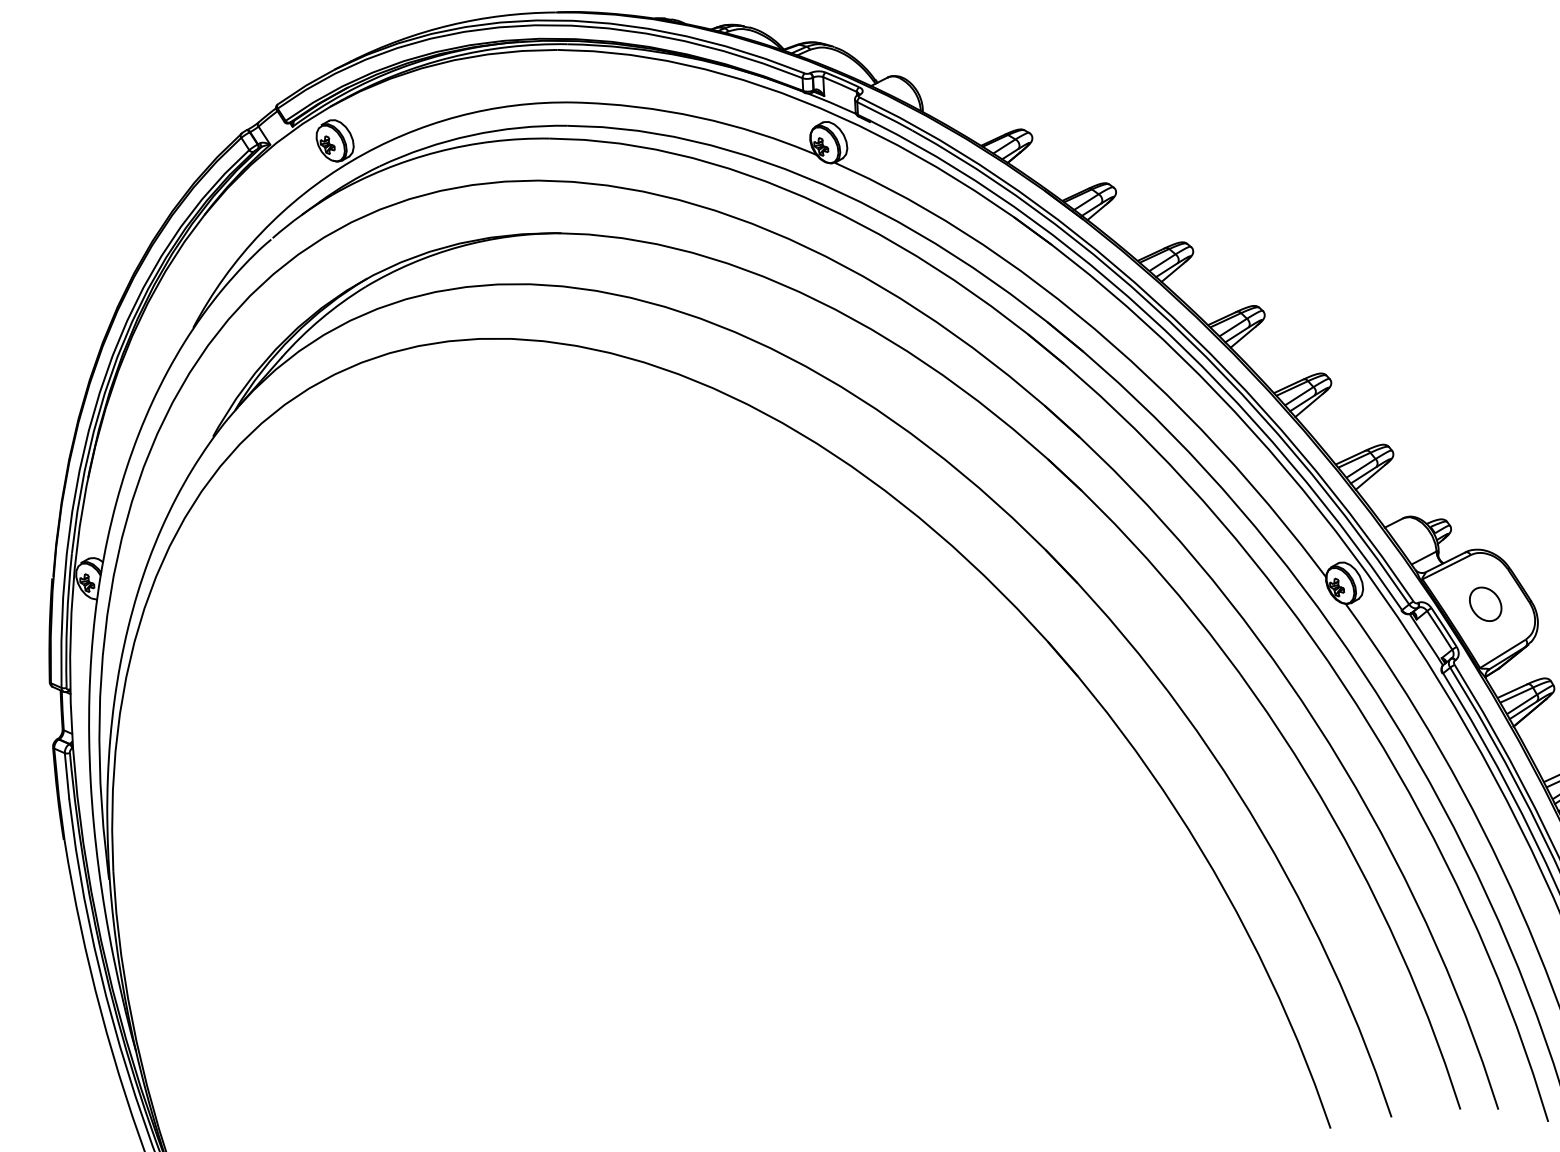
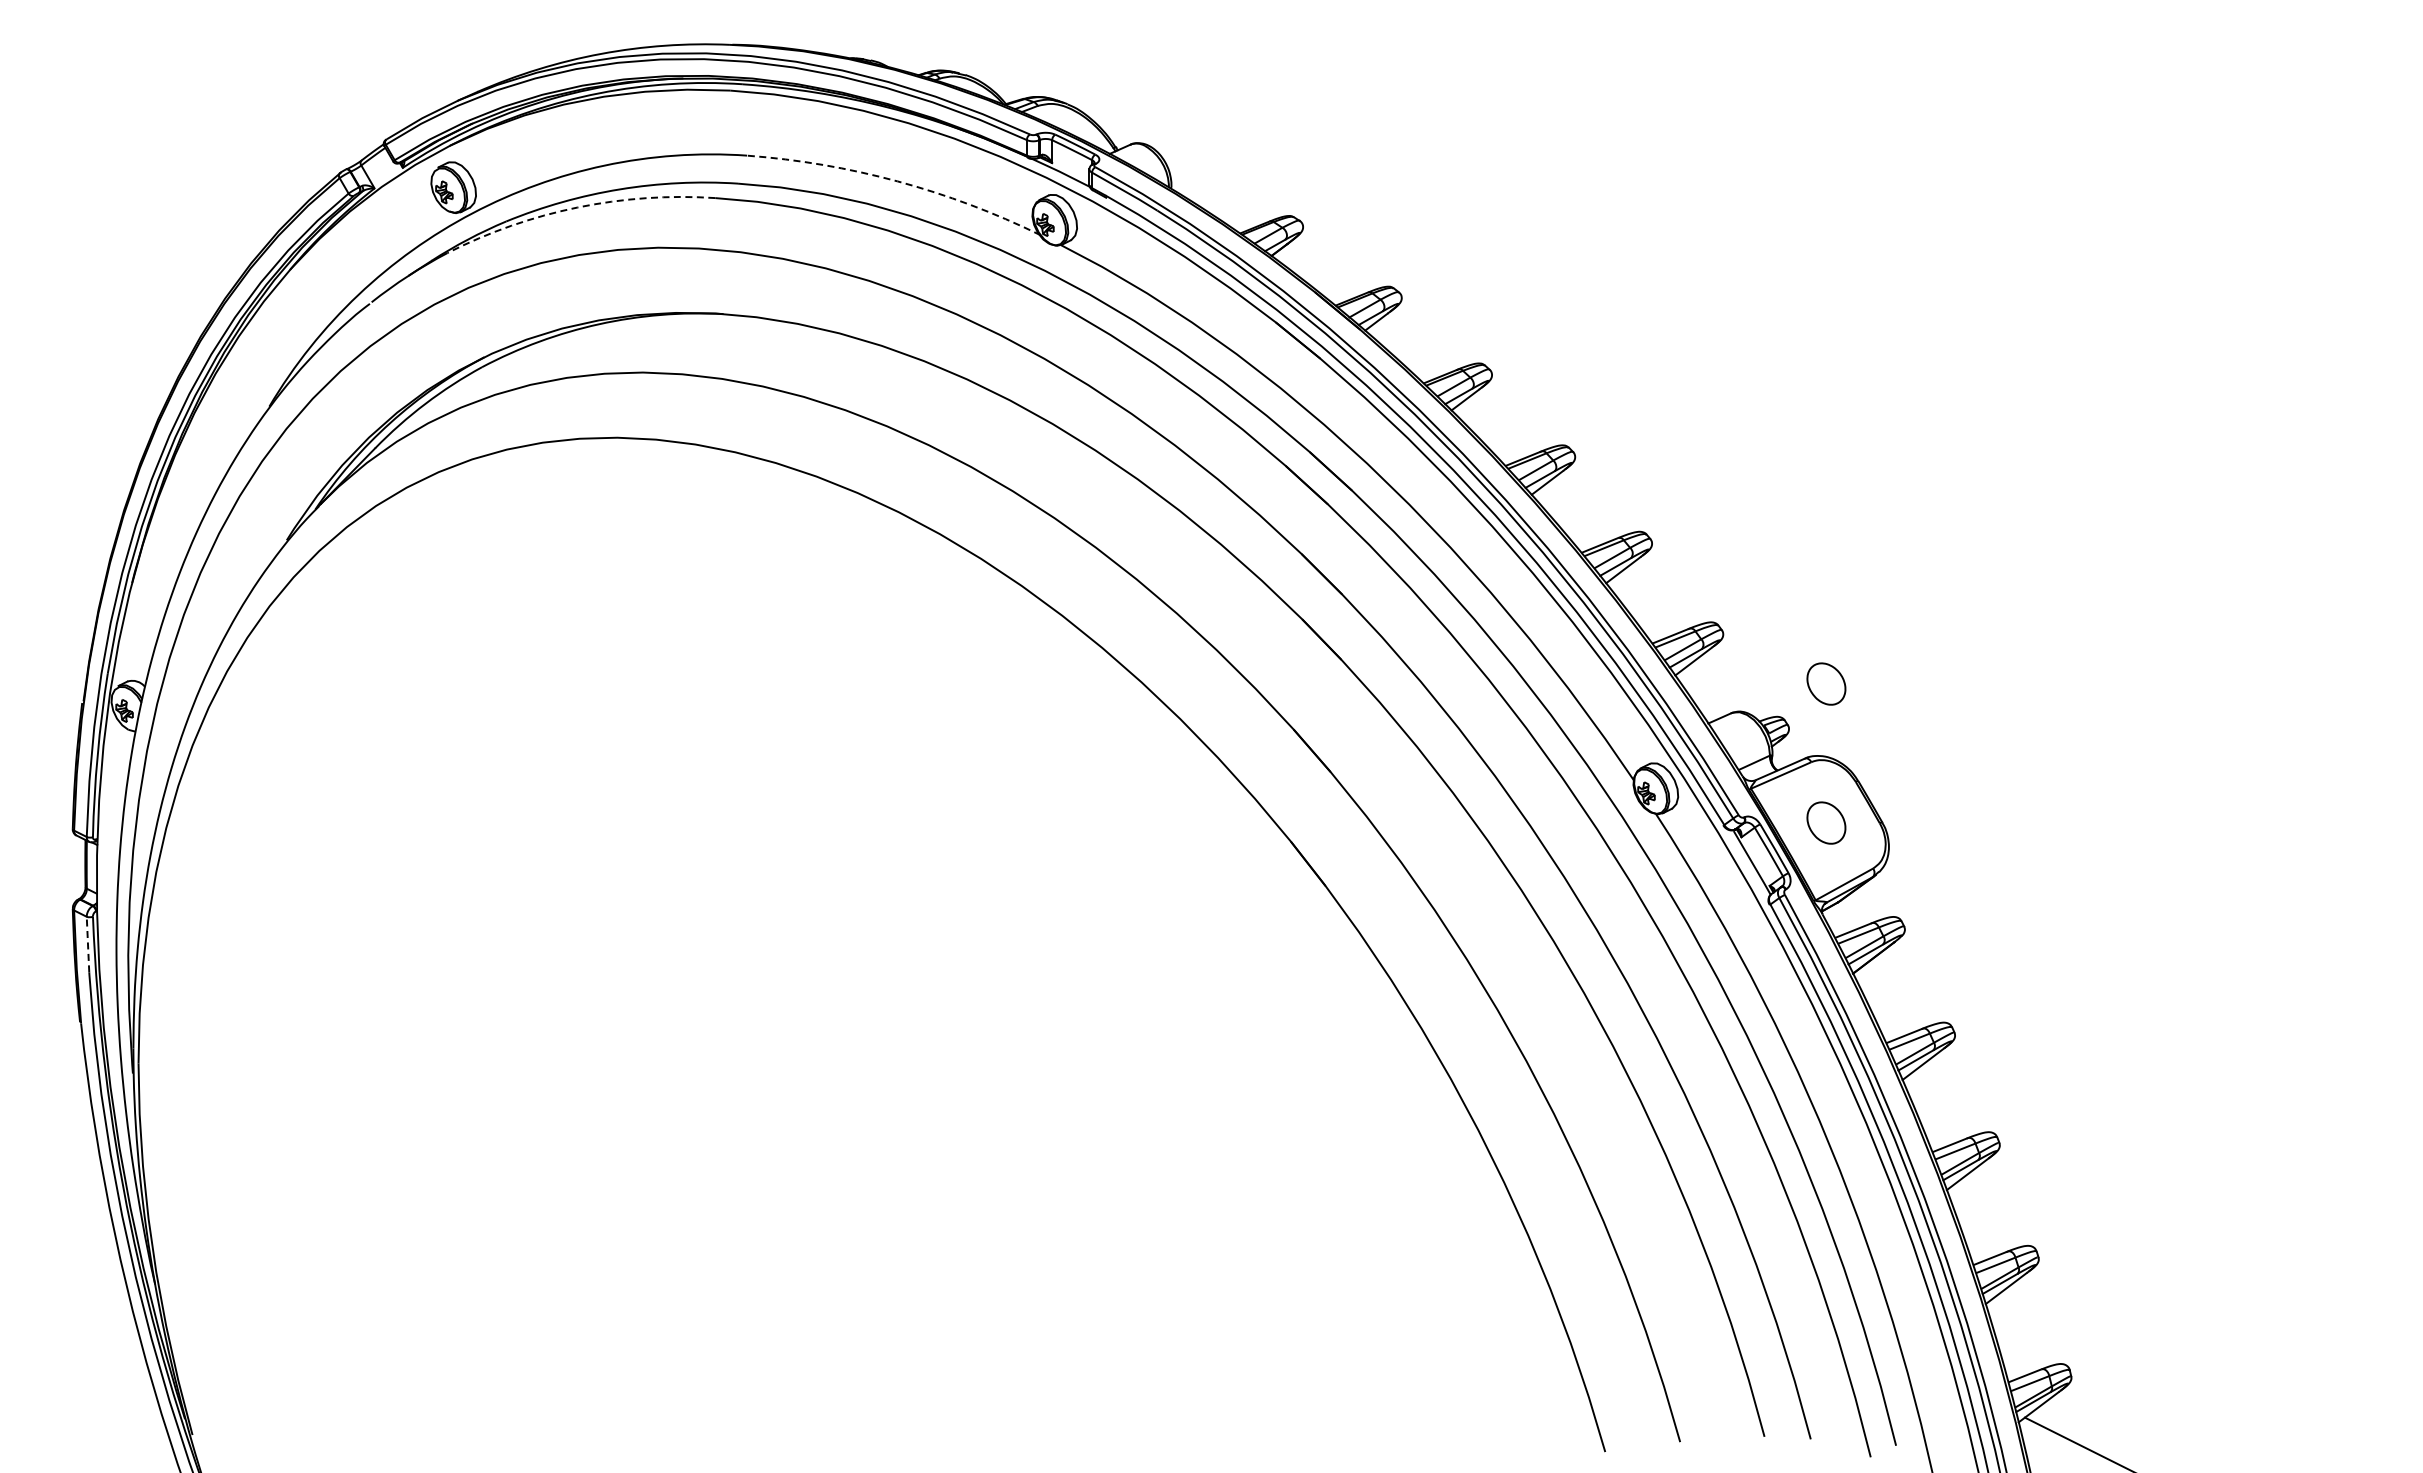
arc: (698, 117) -> (897, 181), solid -> dashed
arc: (437, 152) -> (577, 207), solid -> dashed
part: (1479, 490) -> (1826, 683), added
line: (67, 775) -> (88, 944), solid -> dashed

